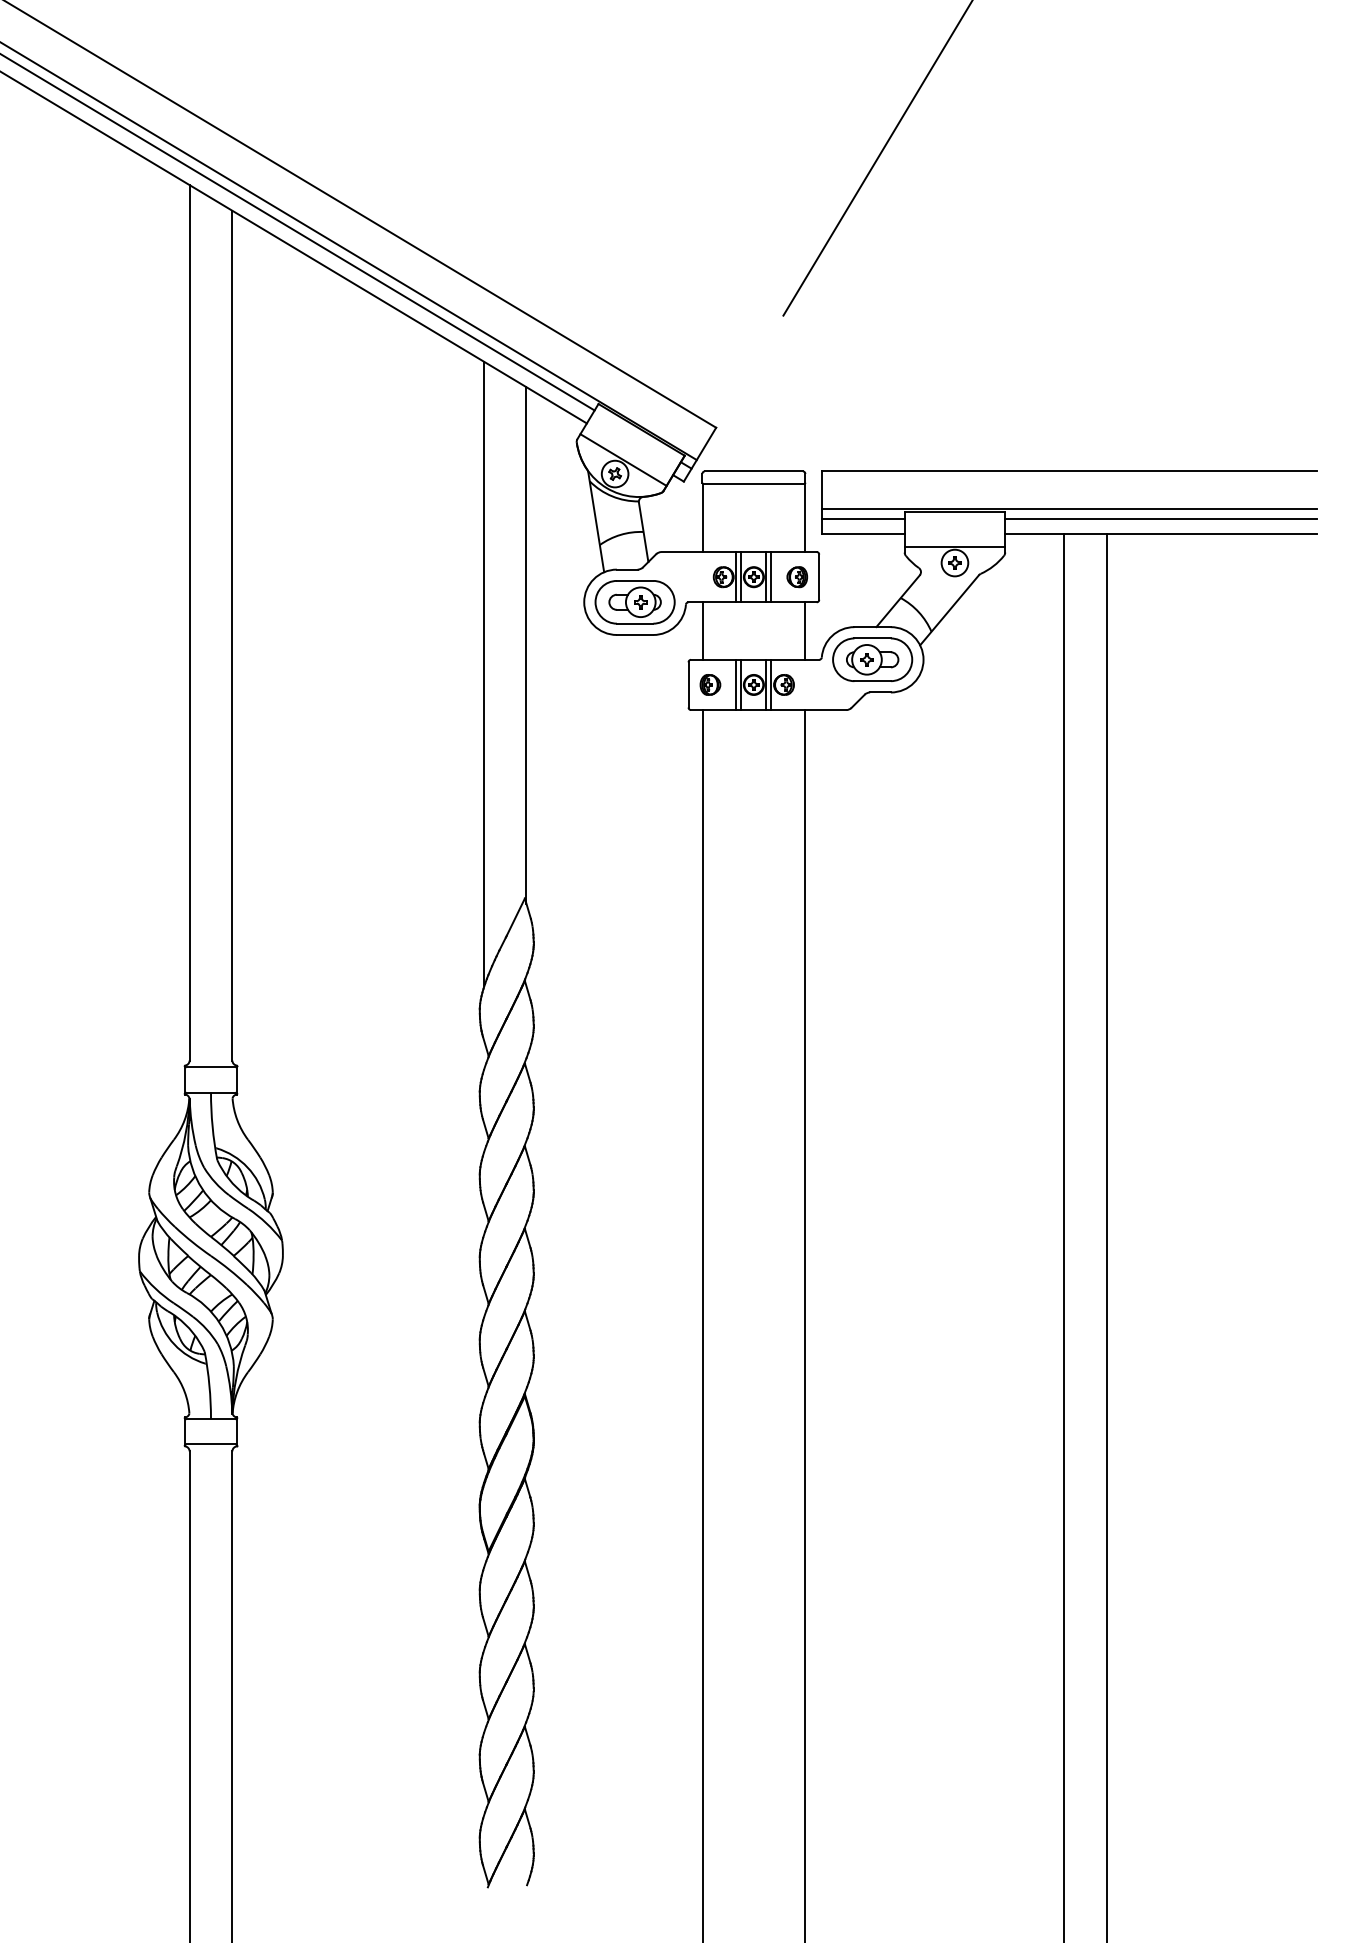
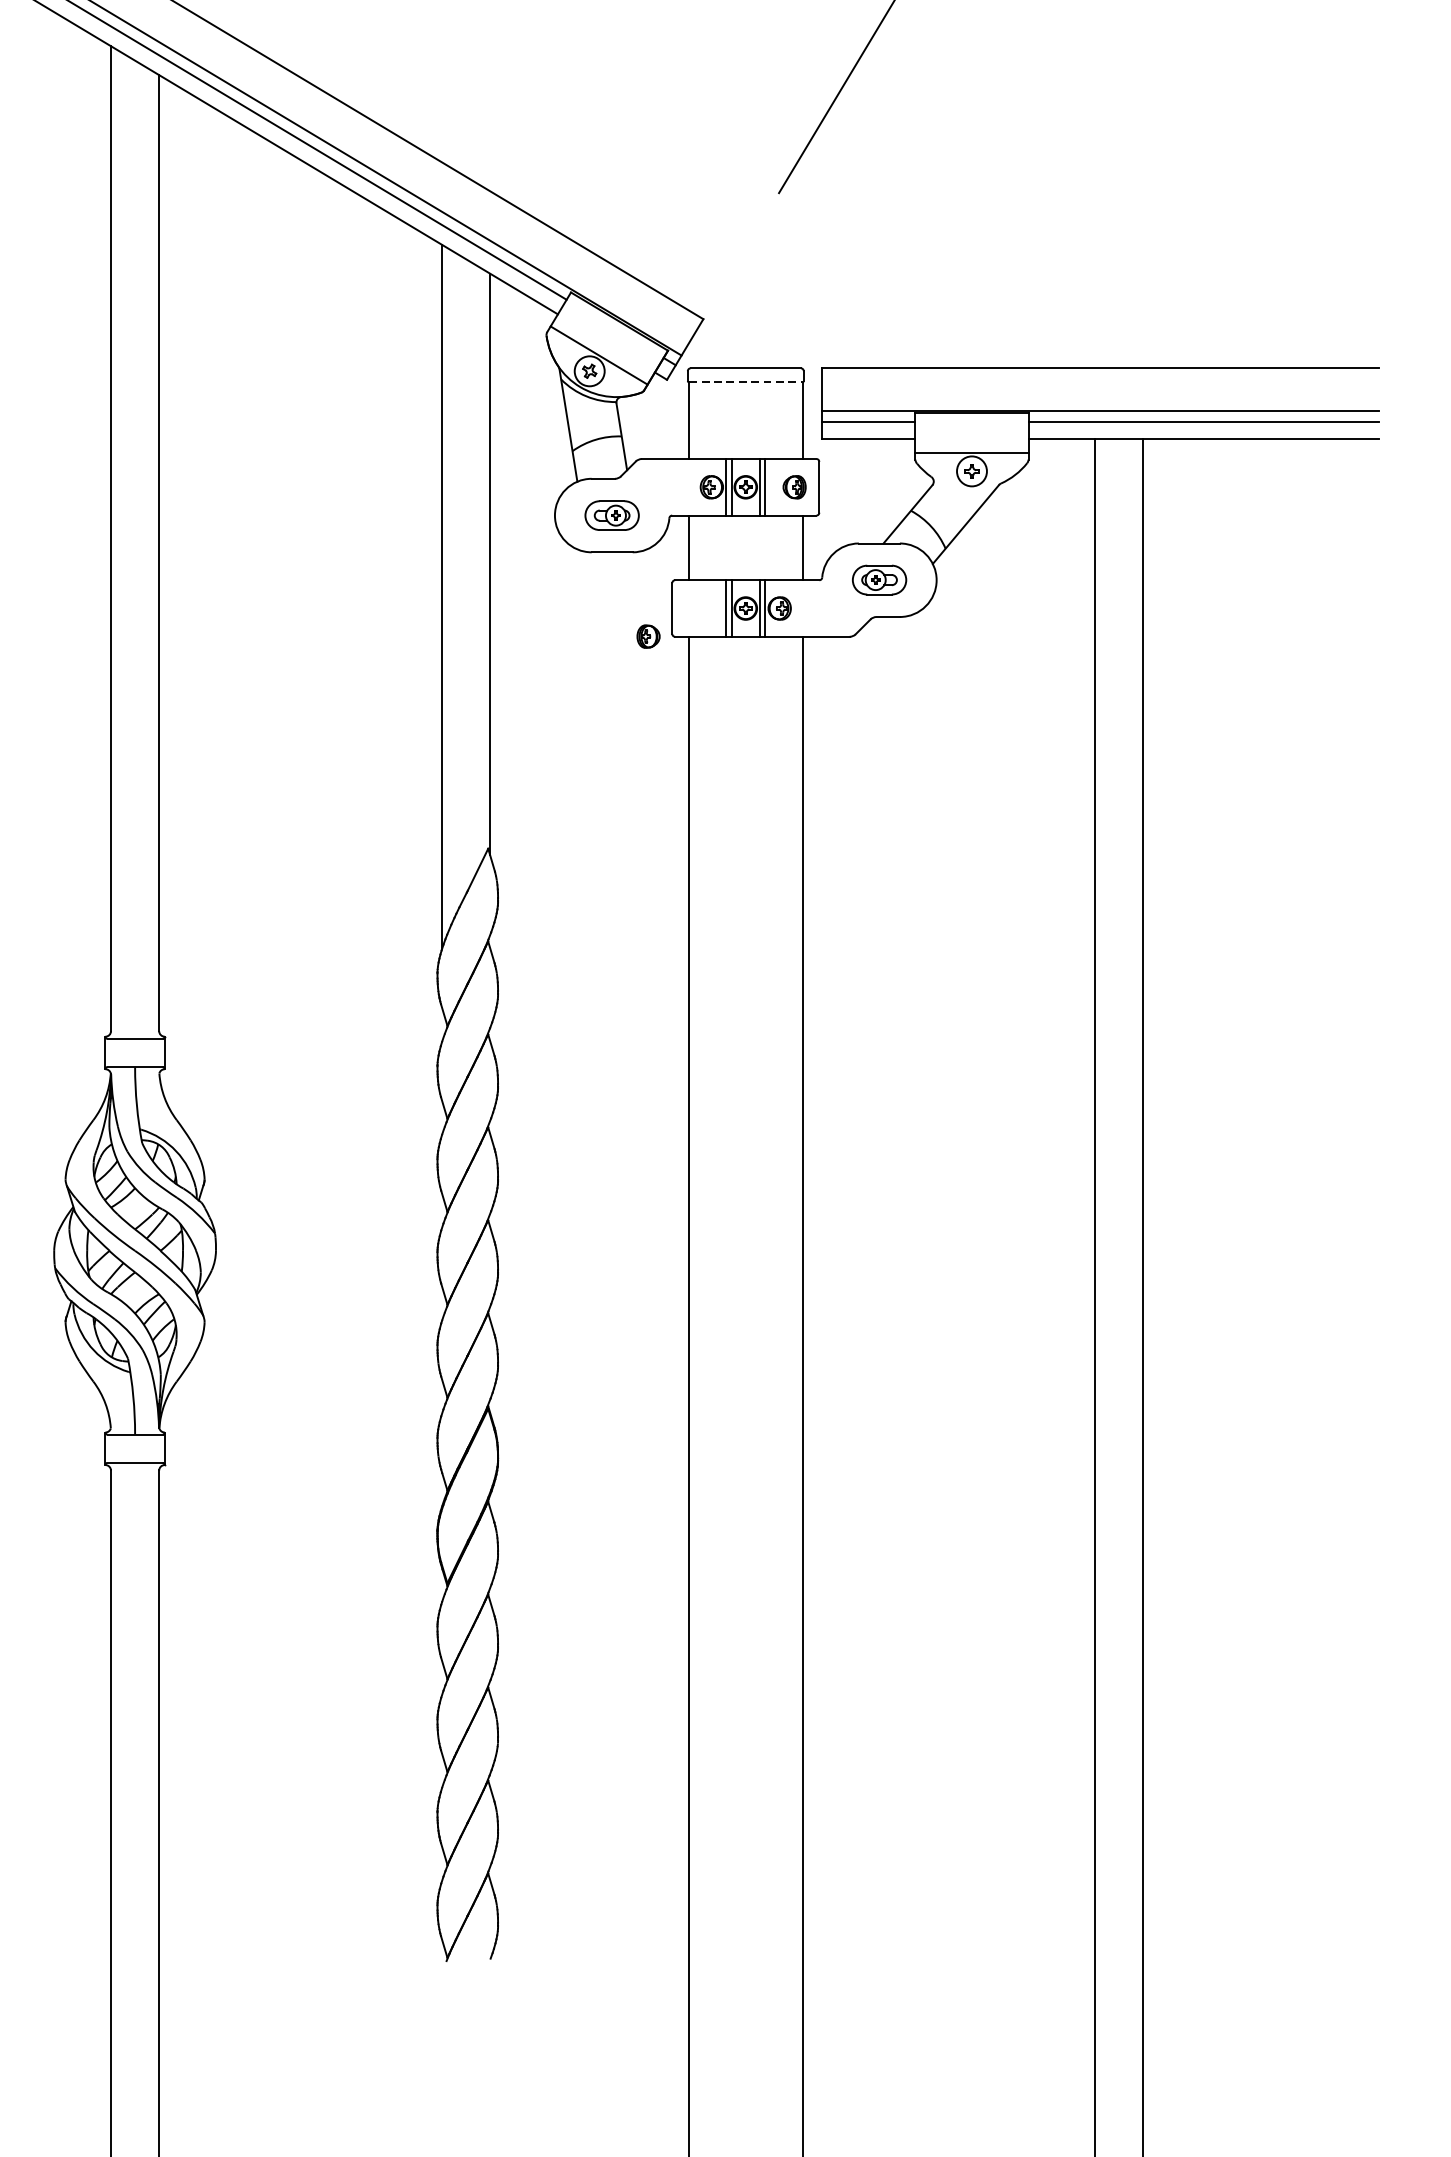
line: (754, 483) -> (746, 381), solid -> dashed
part: (634, 602) -> (611, 515), size x0.6
part: (872, 659) -> (879, 579), size x0.6
part: (710, 684) -> (648, 636), moved

